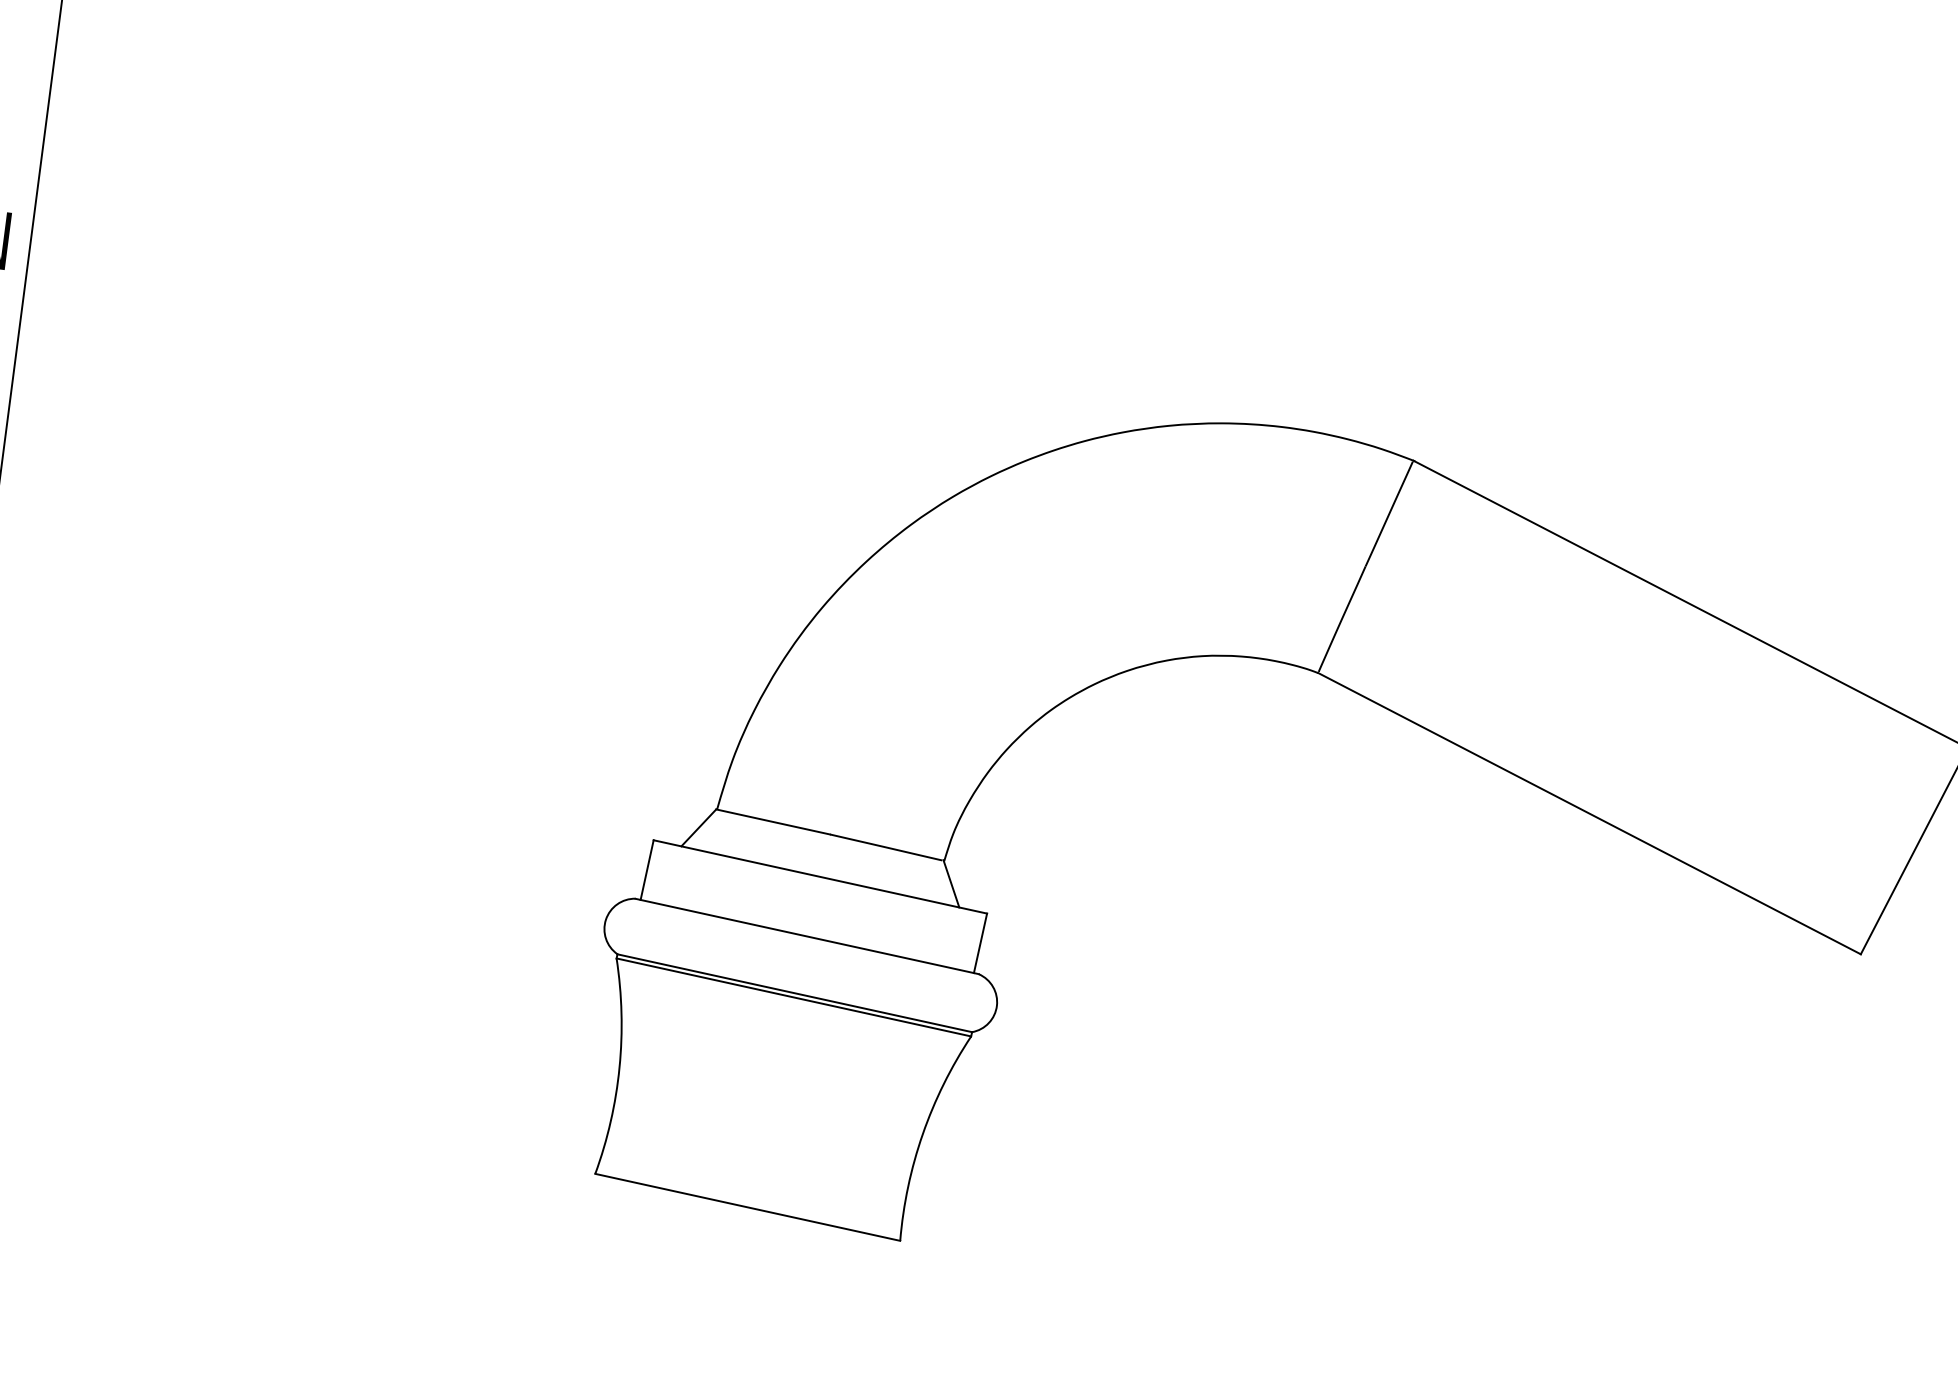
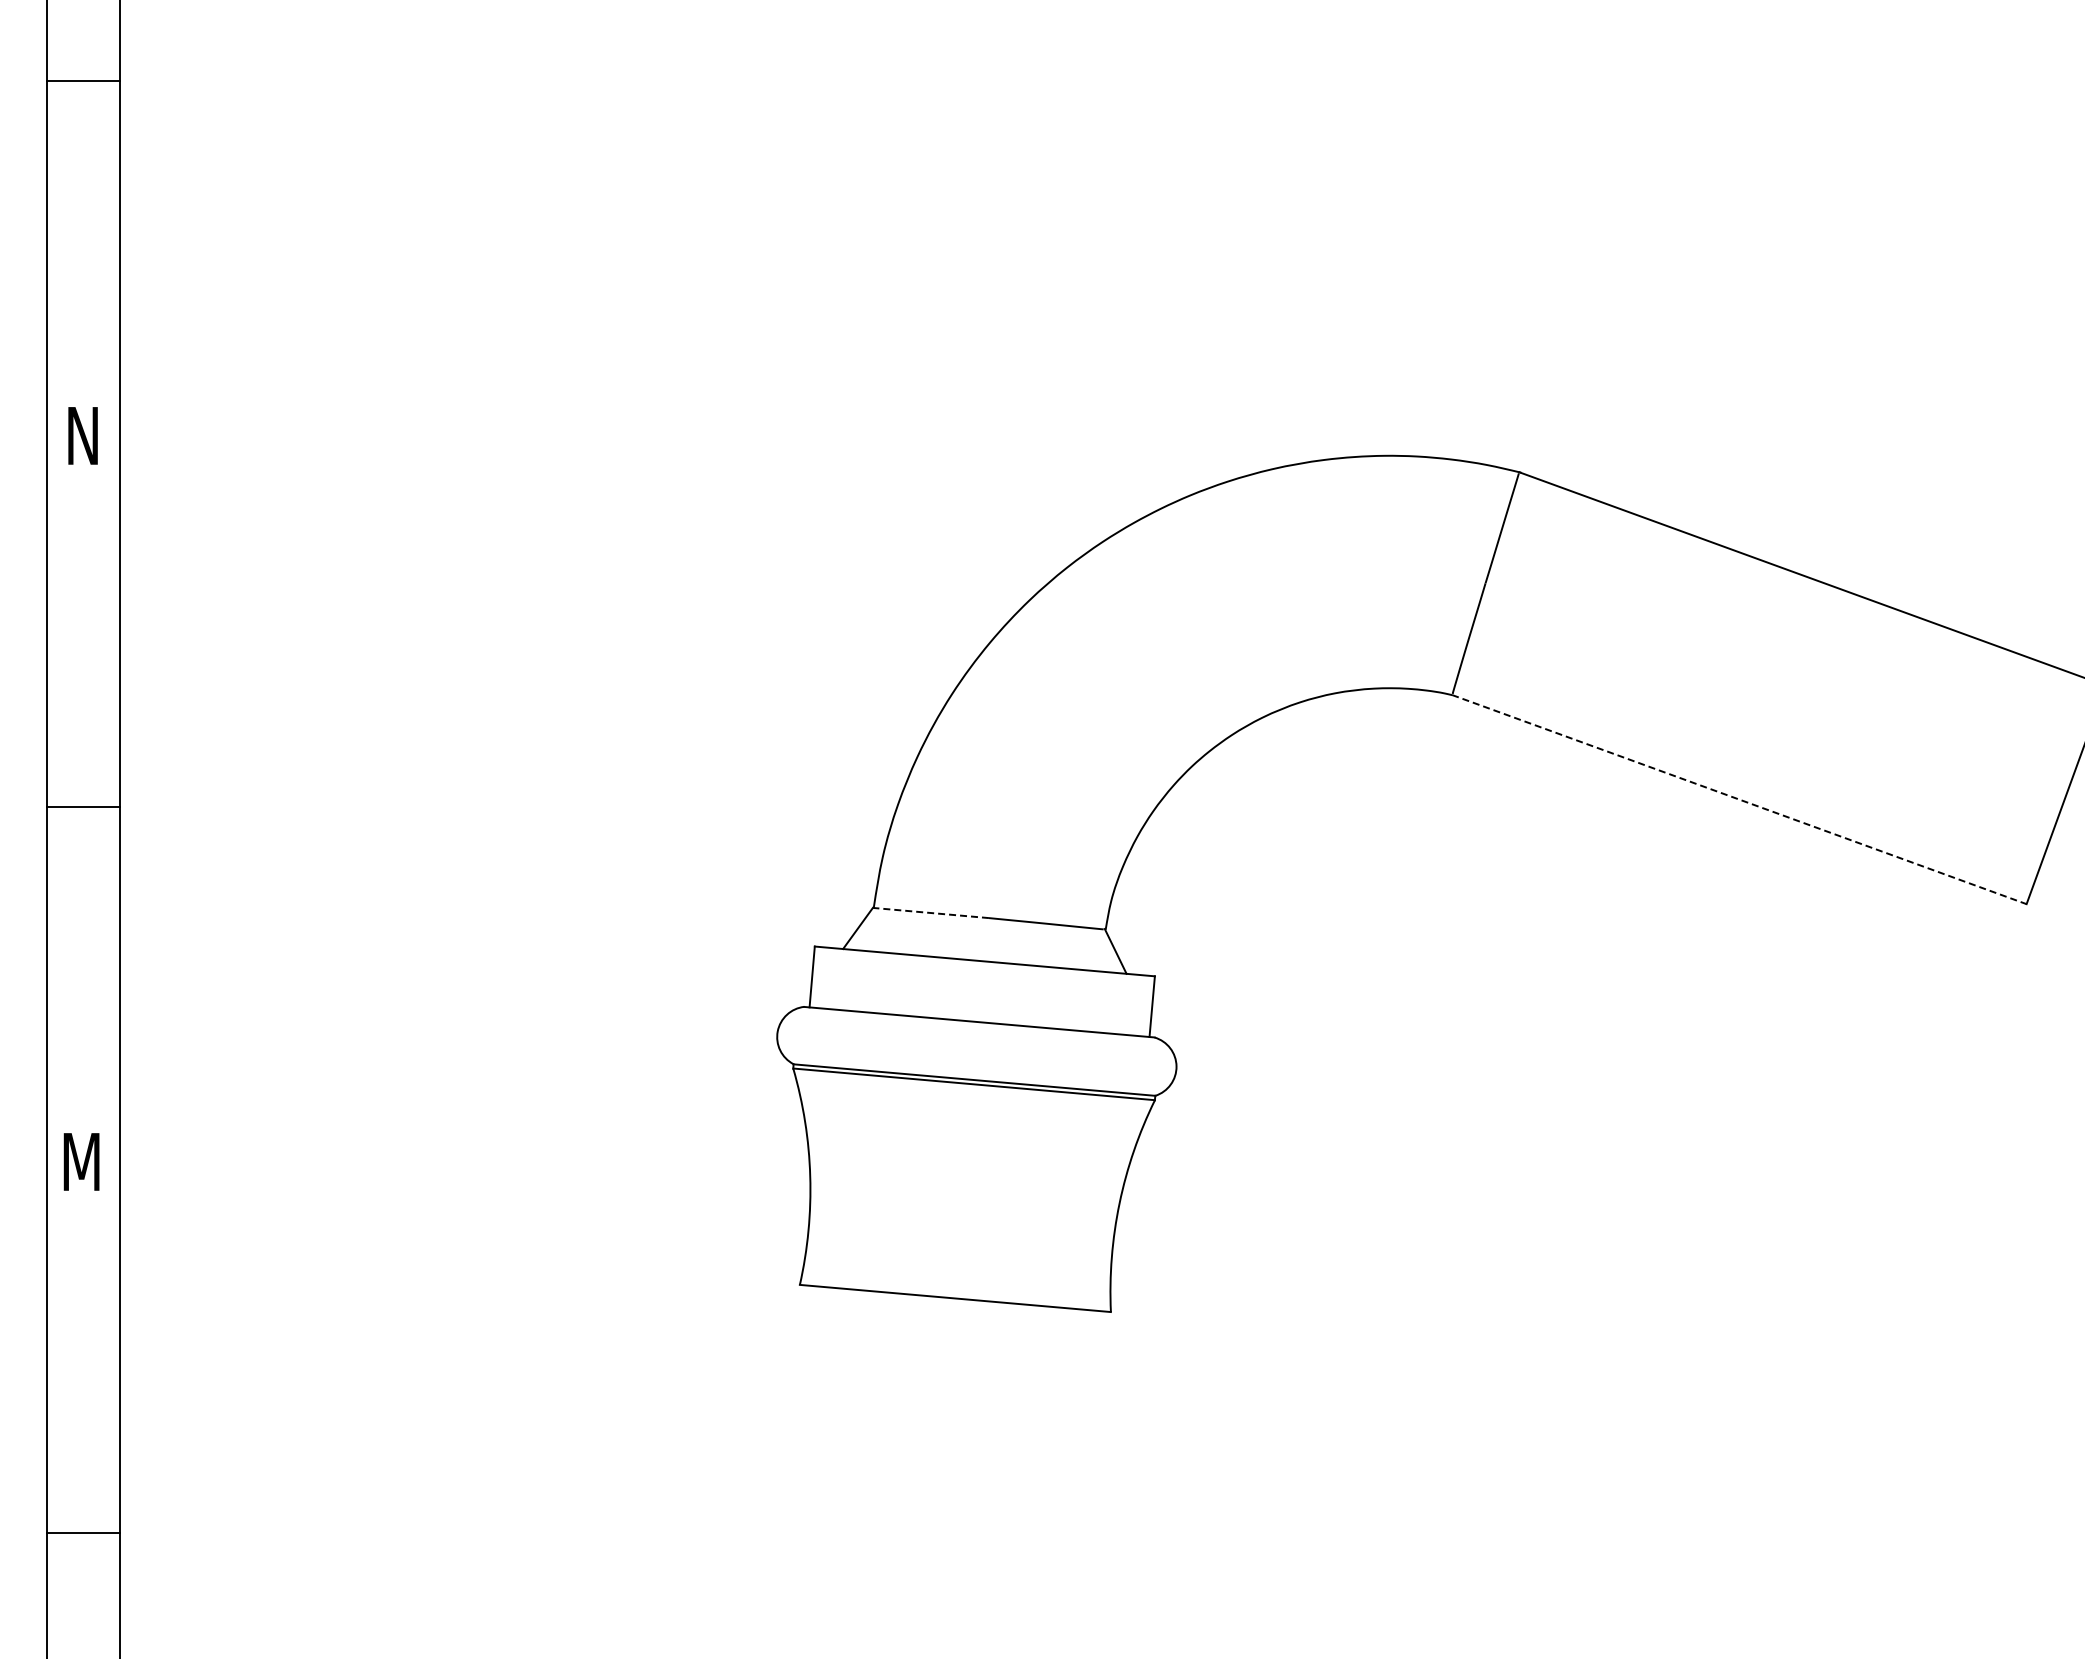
line: (1589, 813) -> (1739, 799), solid -> dashed
line: (772, 821) -> (930, 912), solid -> dashed

